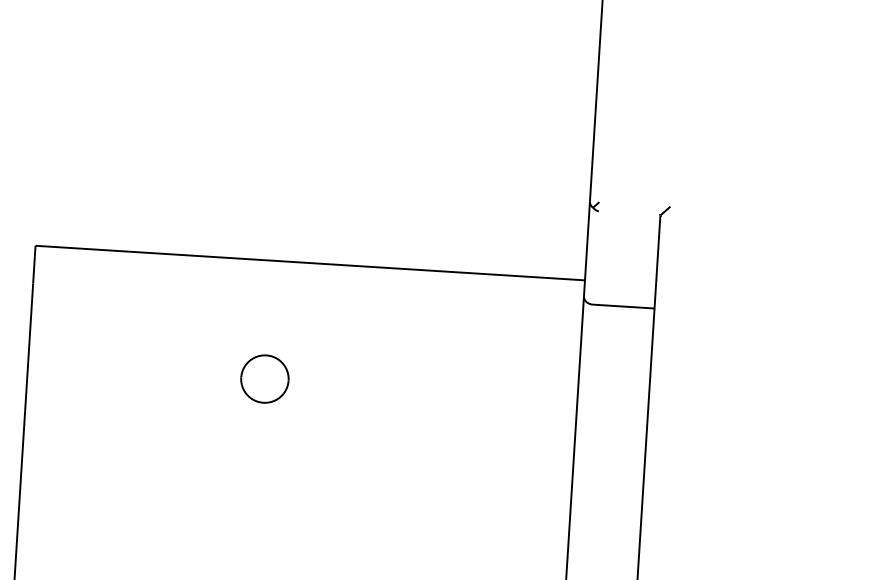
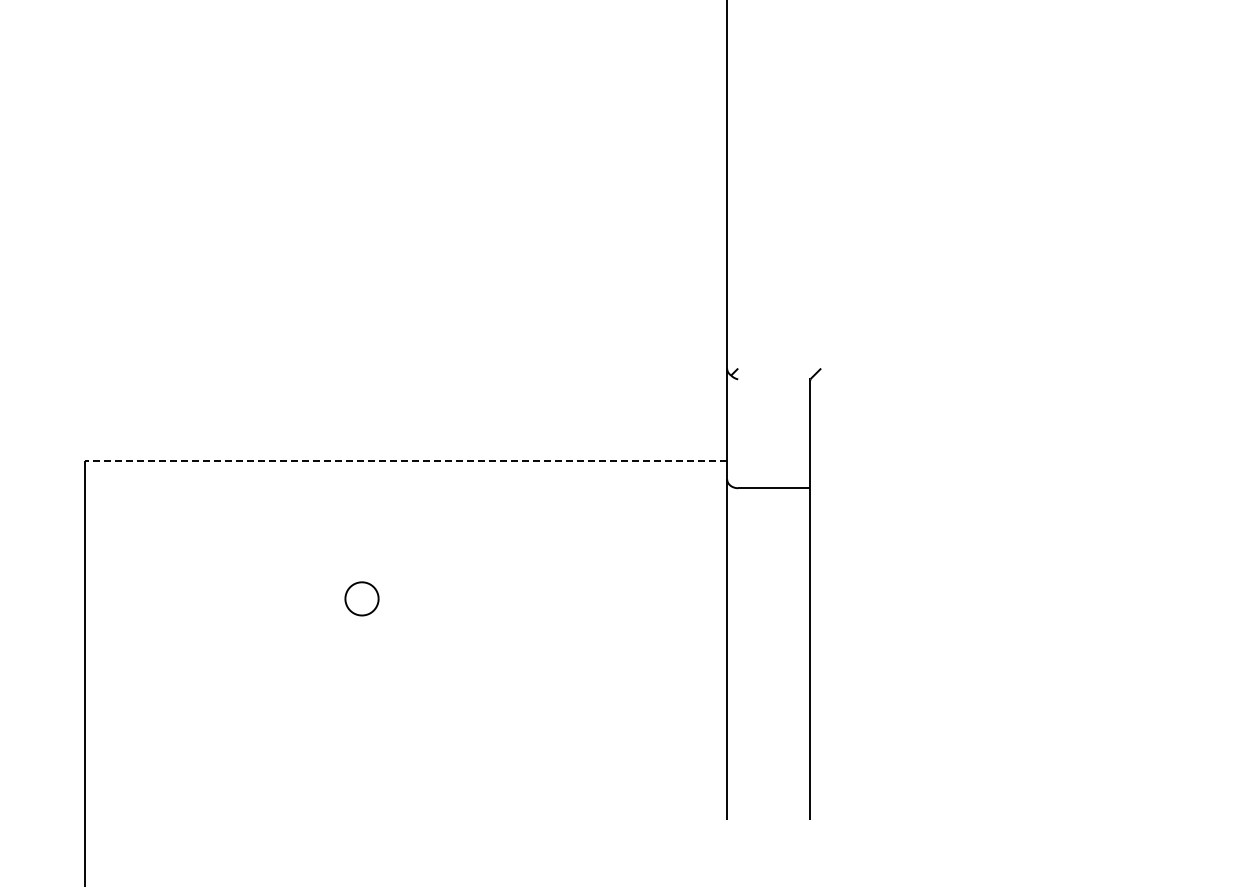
line: (310, 263) -> (406, 460), solid -> dashed
part: (264, 378) -> (361, 598), size x0.6

